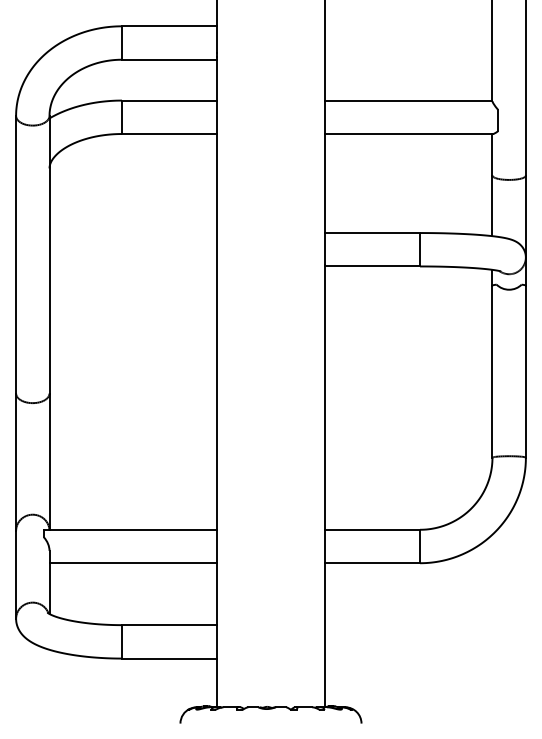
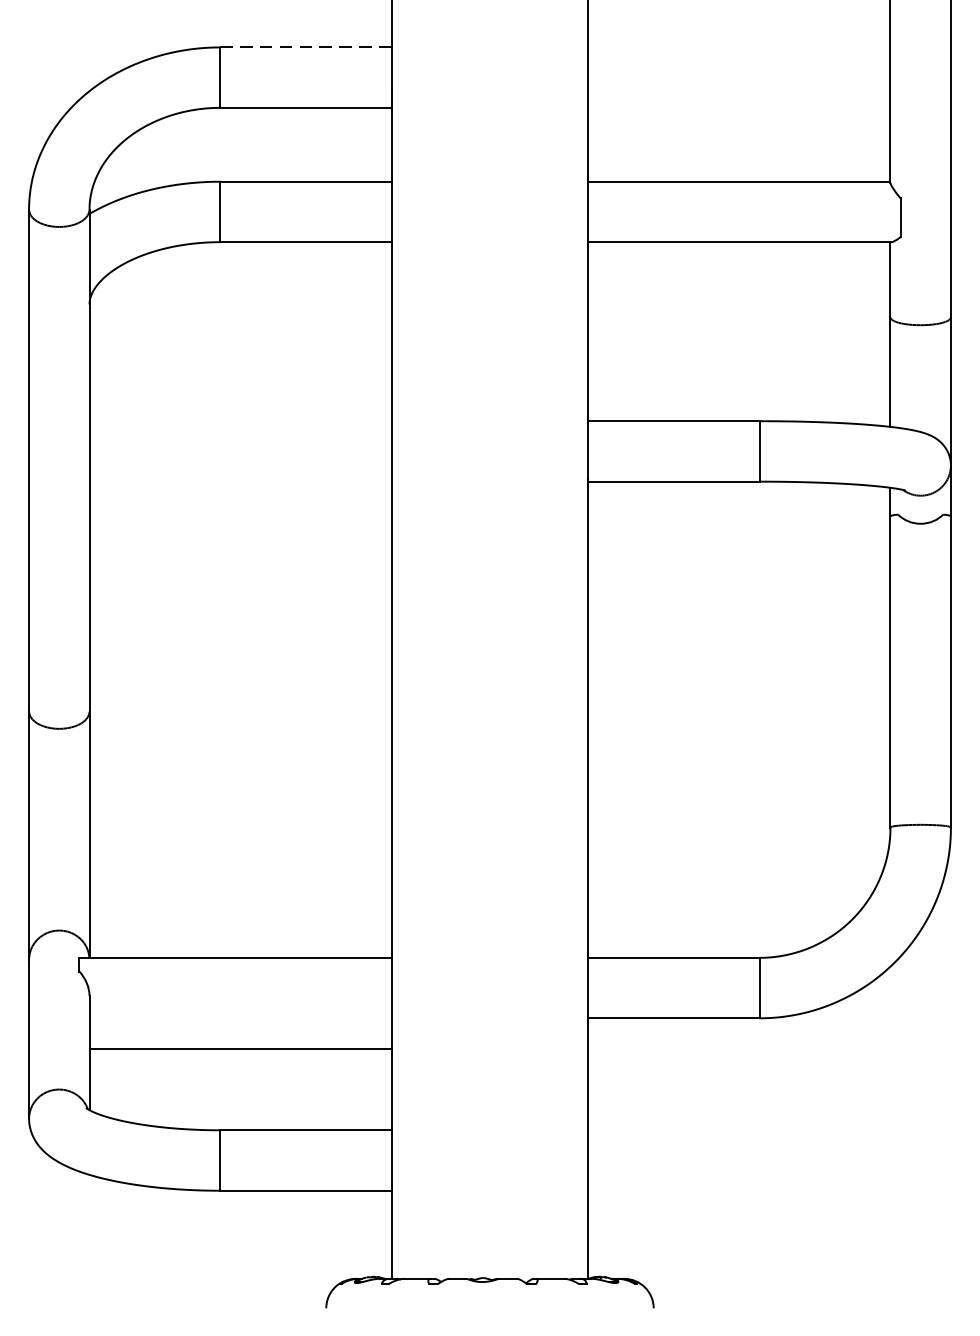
line: (168, 26) -> (304, 47), solid -> dashed
line: (132, 563) -> (239, 1049), moved

